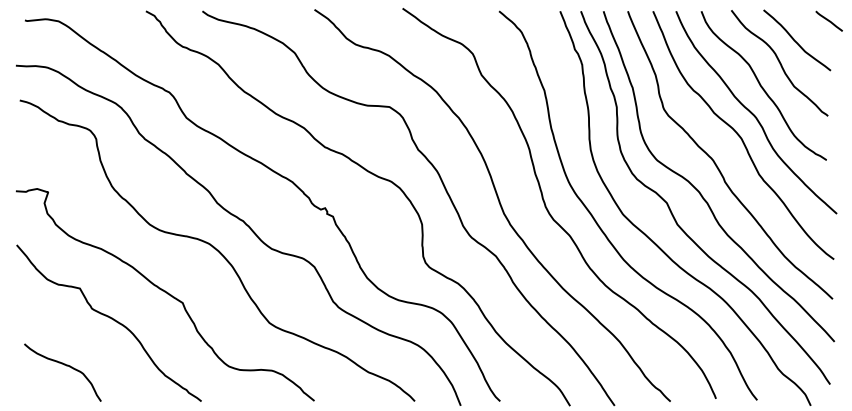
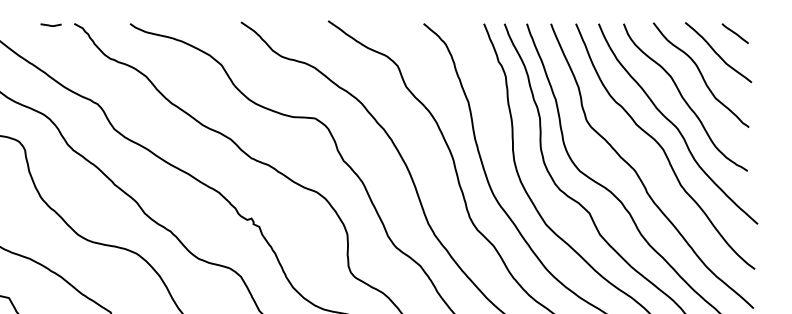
line: (122, 12) -> (51, 24), added
line: (828, 20) -> (734, 32), moved

